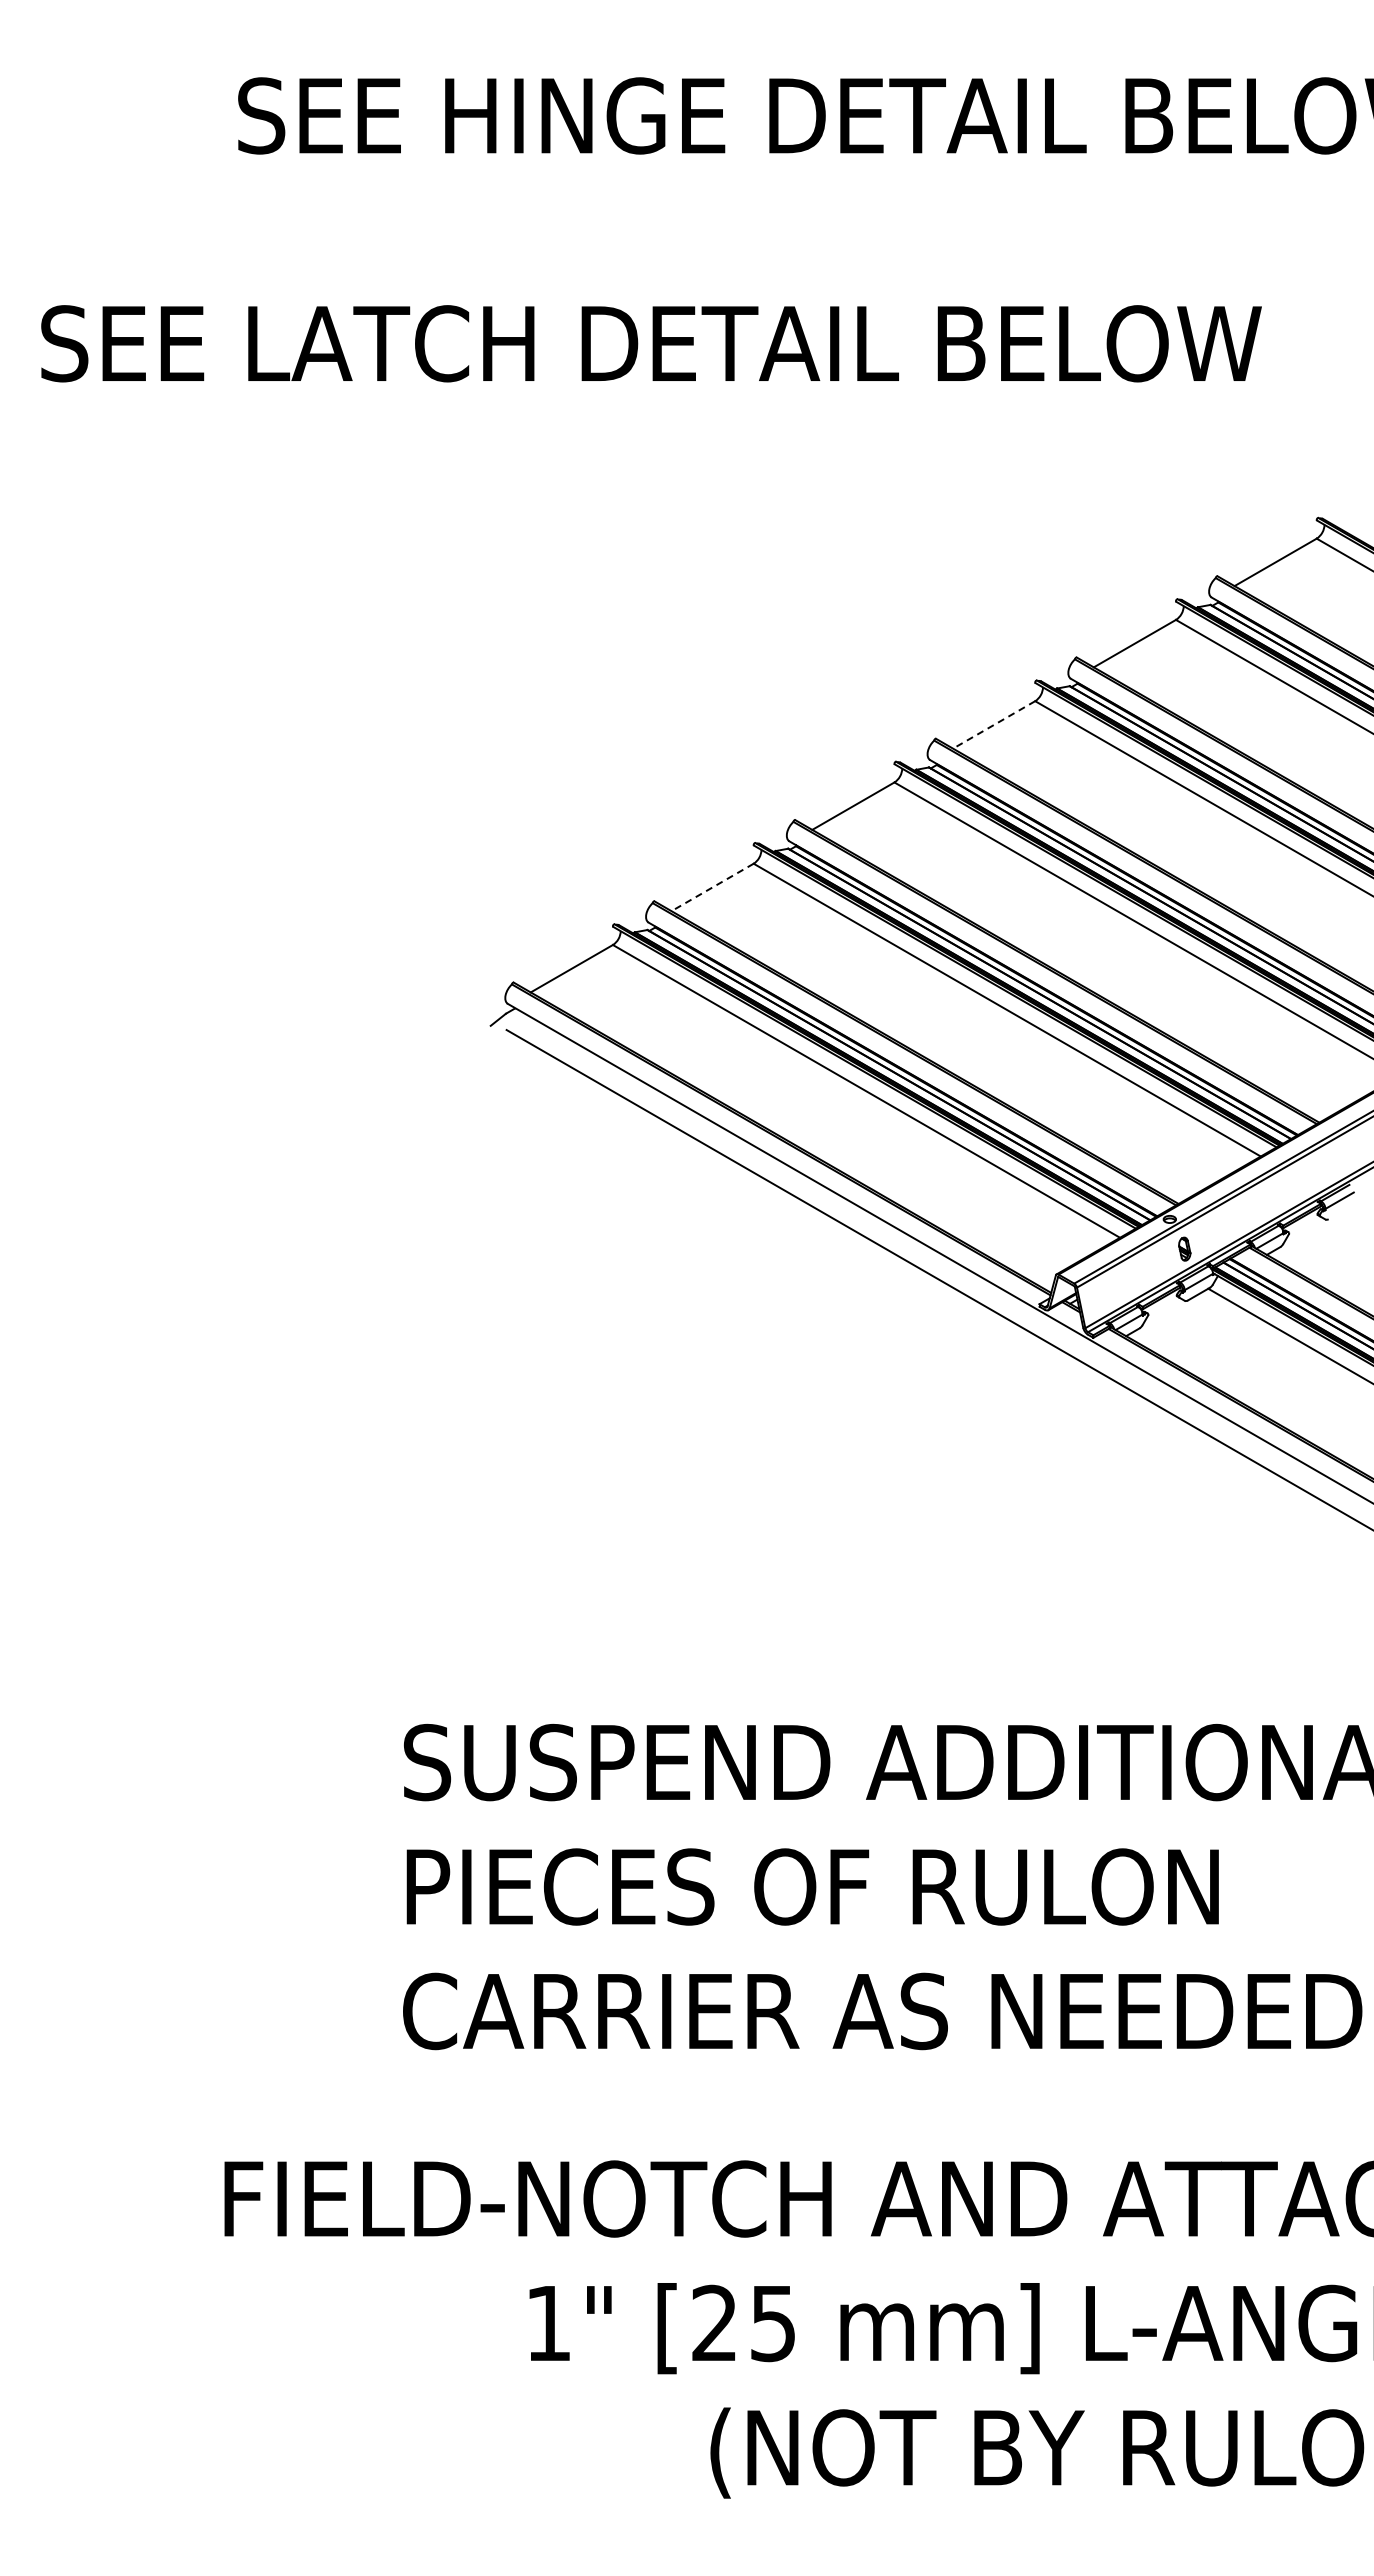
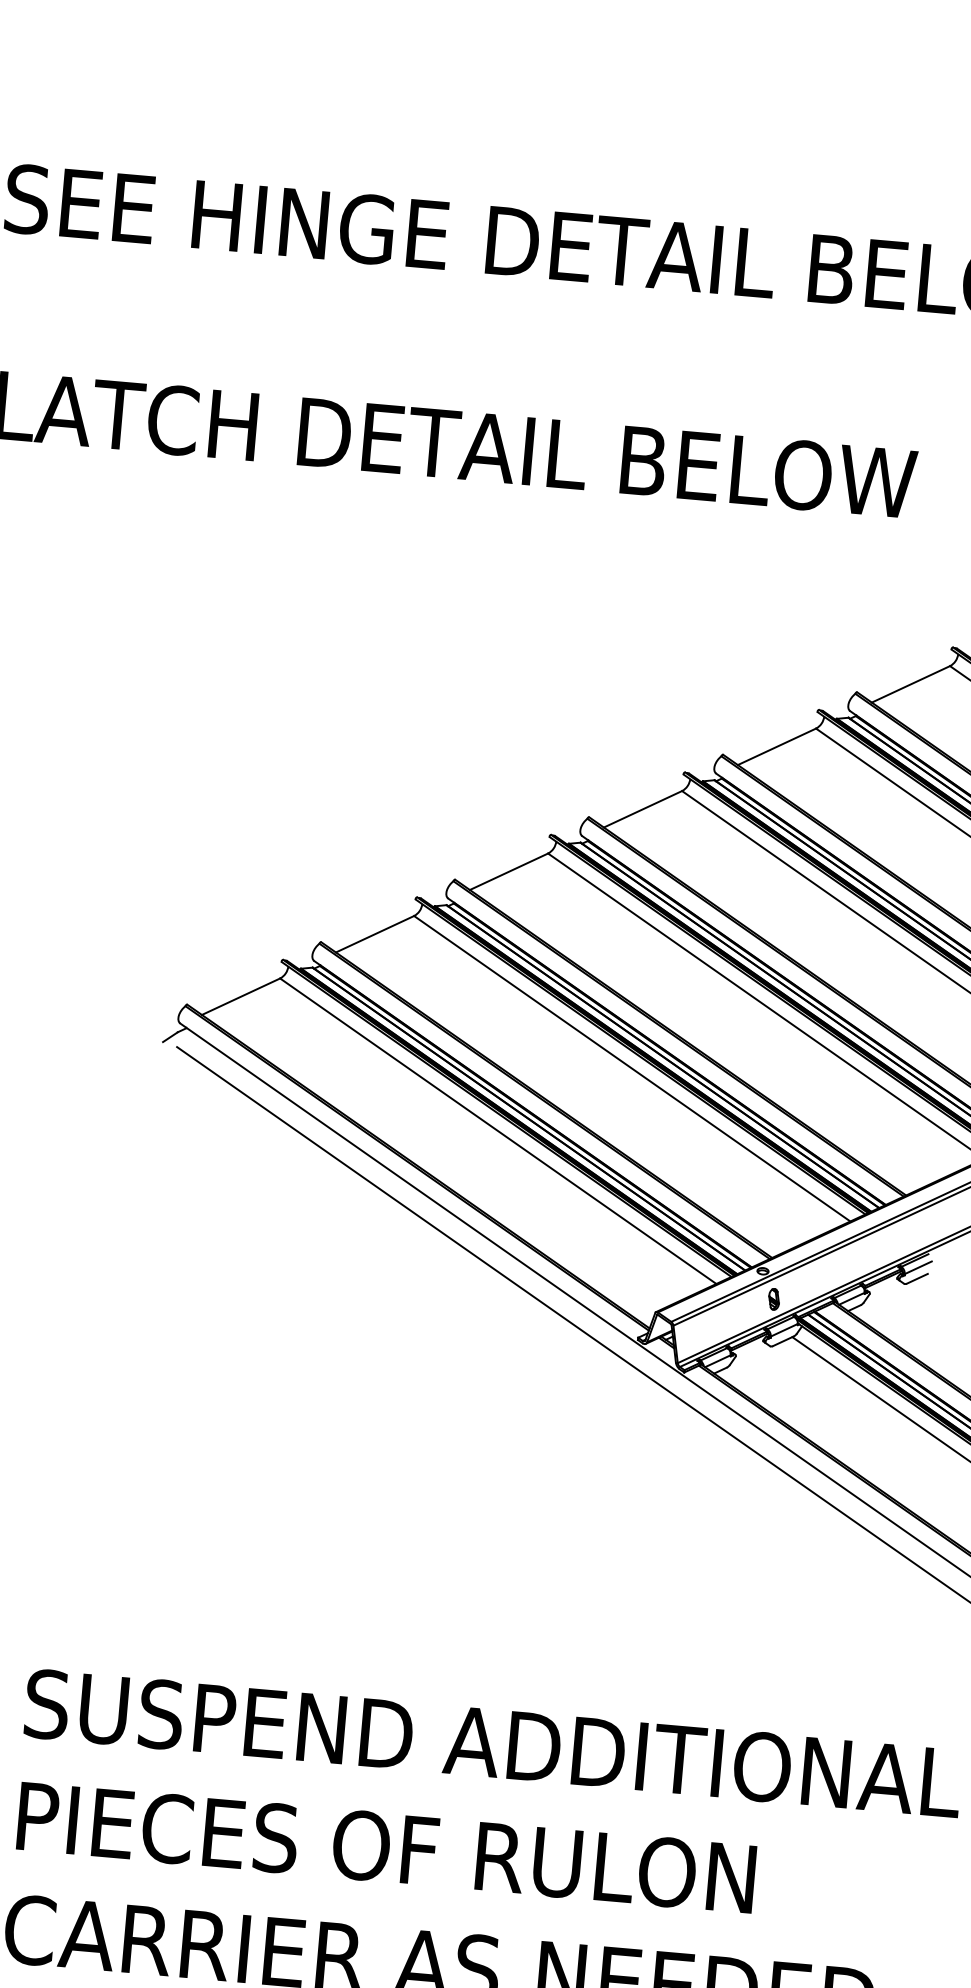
line: (993, 725) -> (642, 809), dashed -> solid
line: (712, 887) -> (374, 934), dashed -> solid
line: (1339, 1212) -> (917, 1278), added

